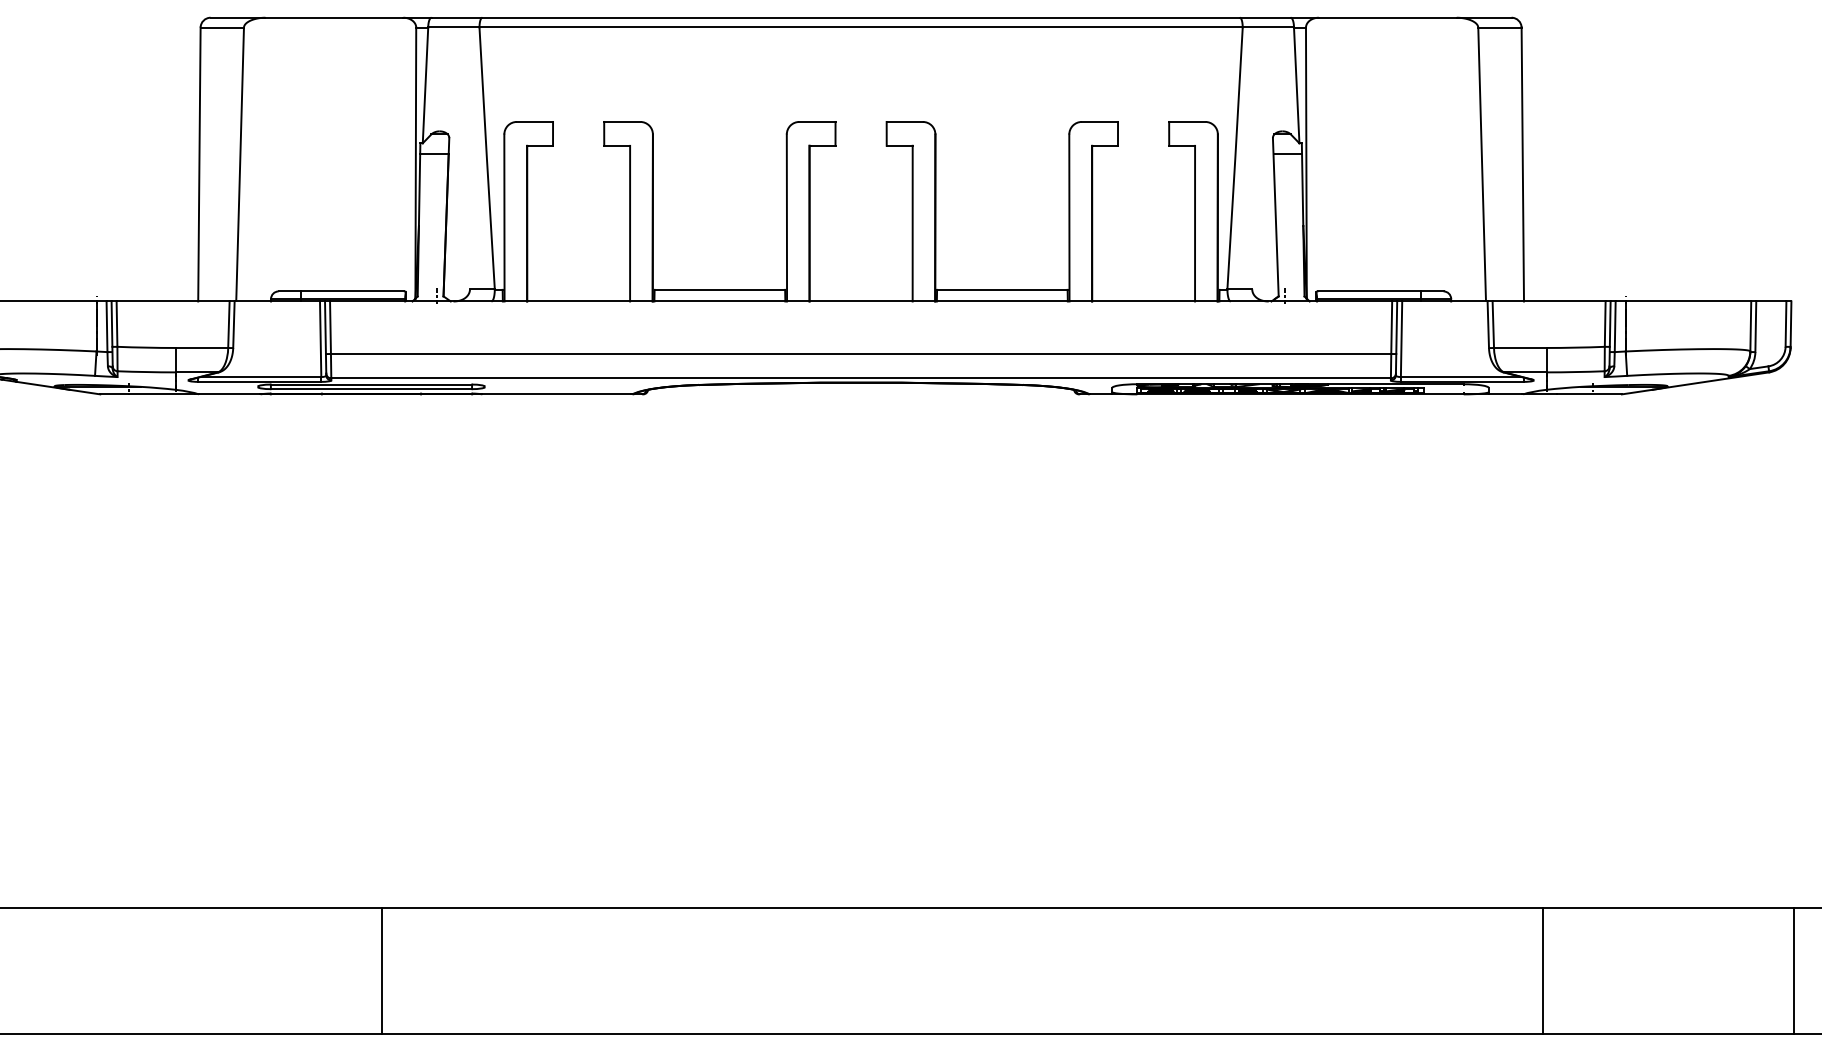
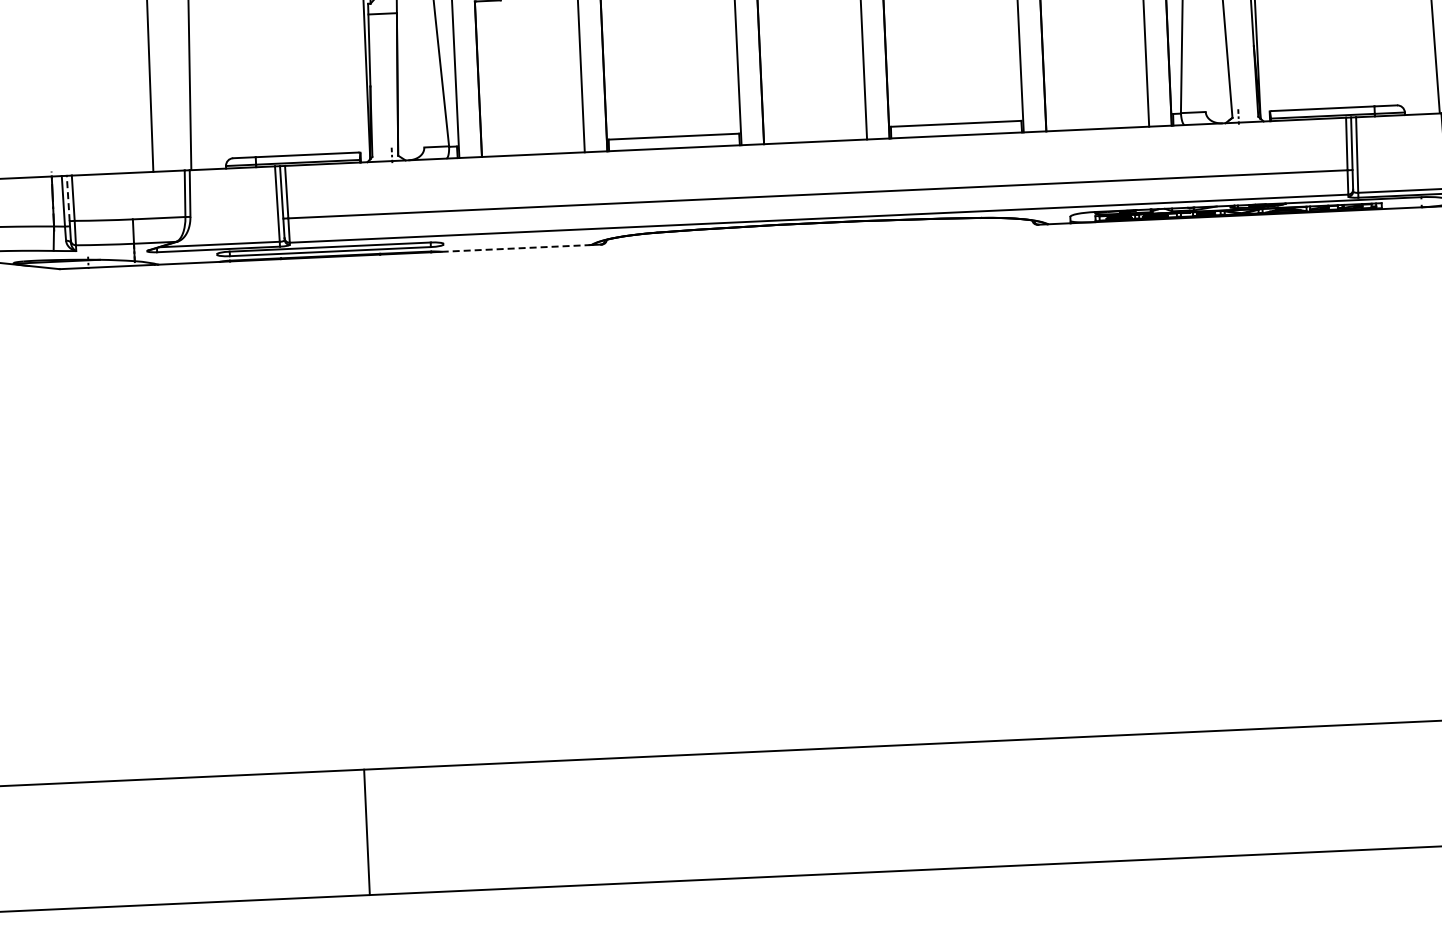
line: (112, 324) -> (68, 198), solid -> dashed
line: (556, 394) -> (515, 248), solid -> dashed

